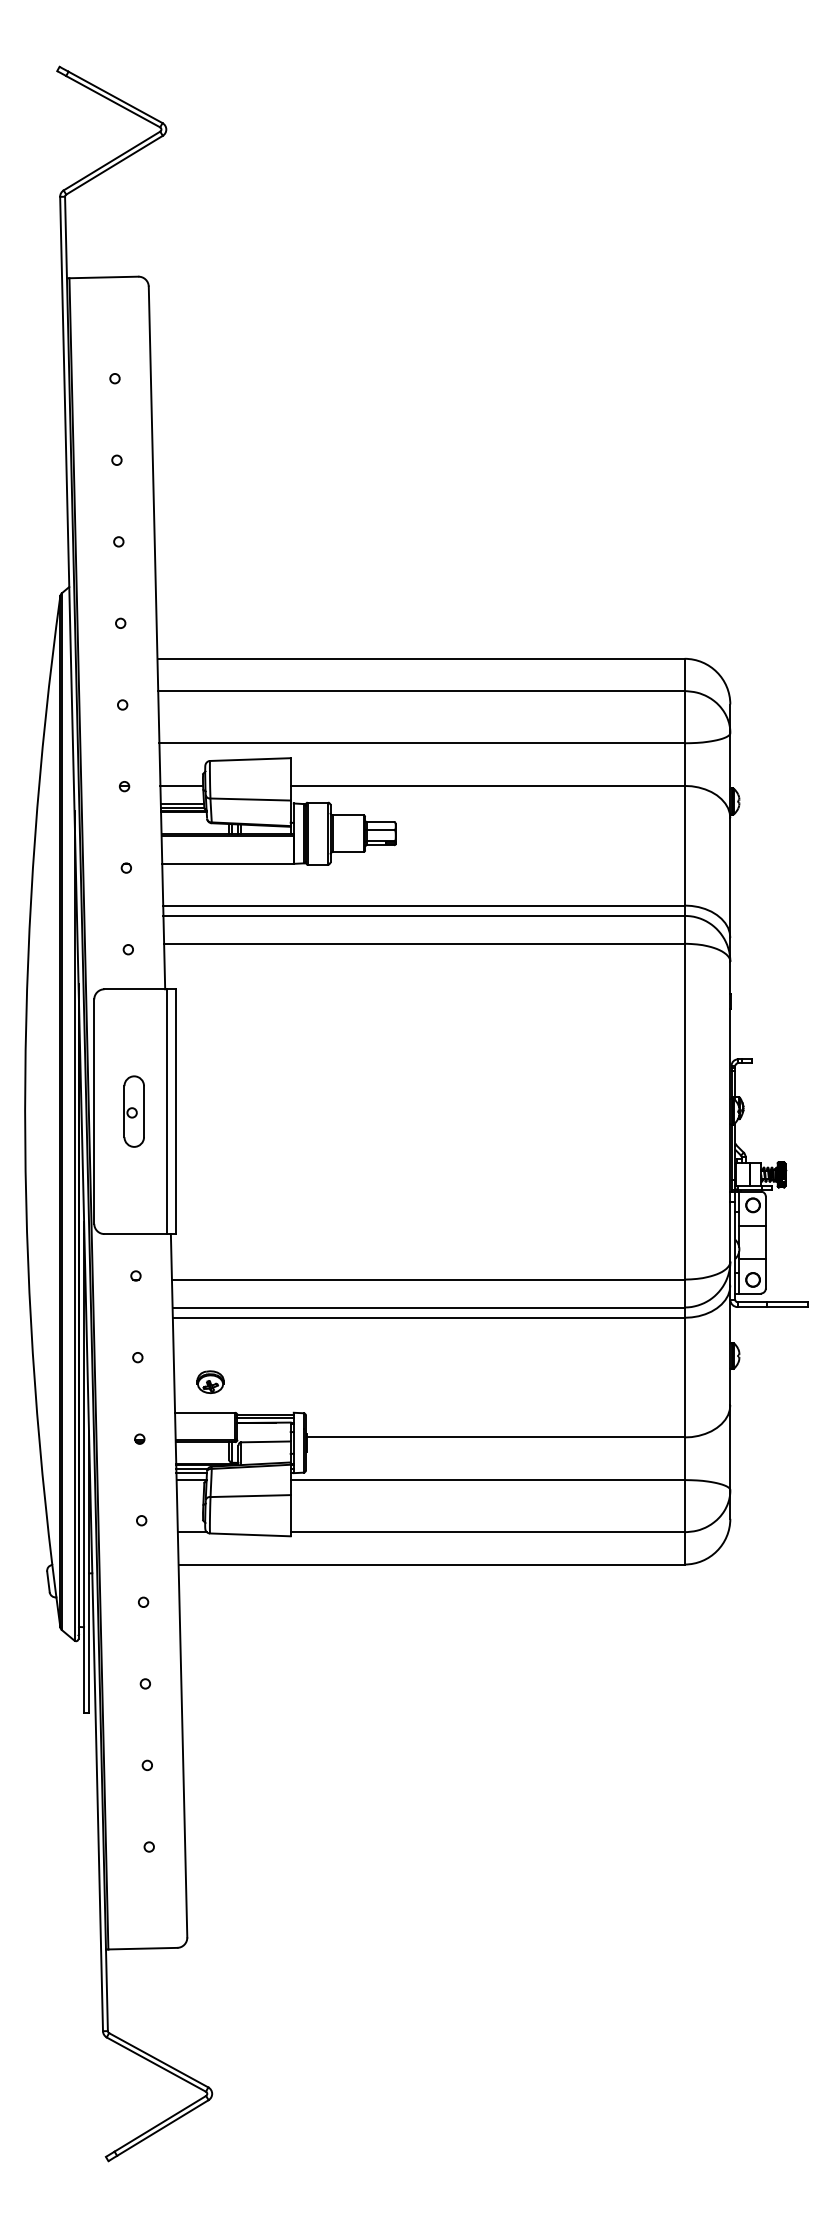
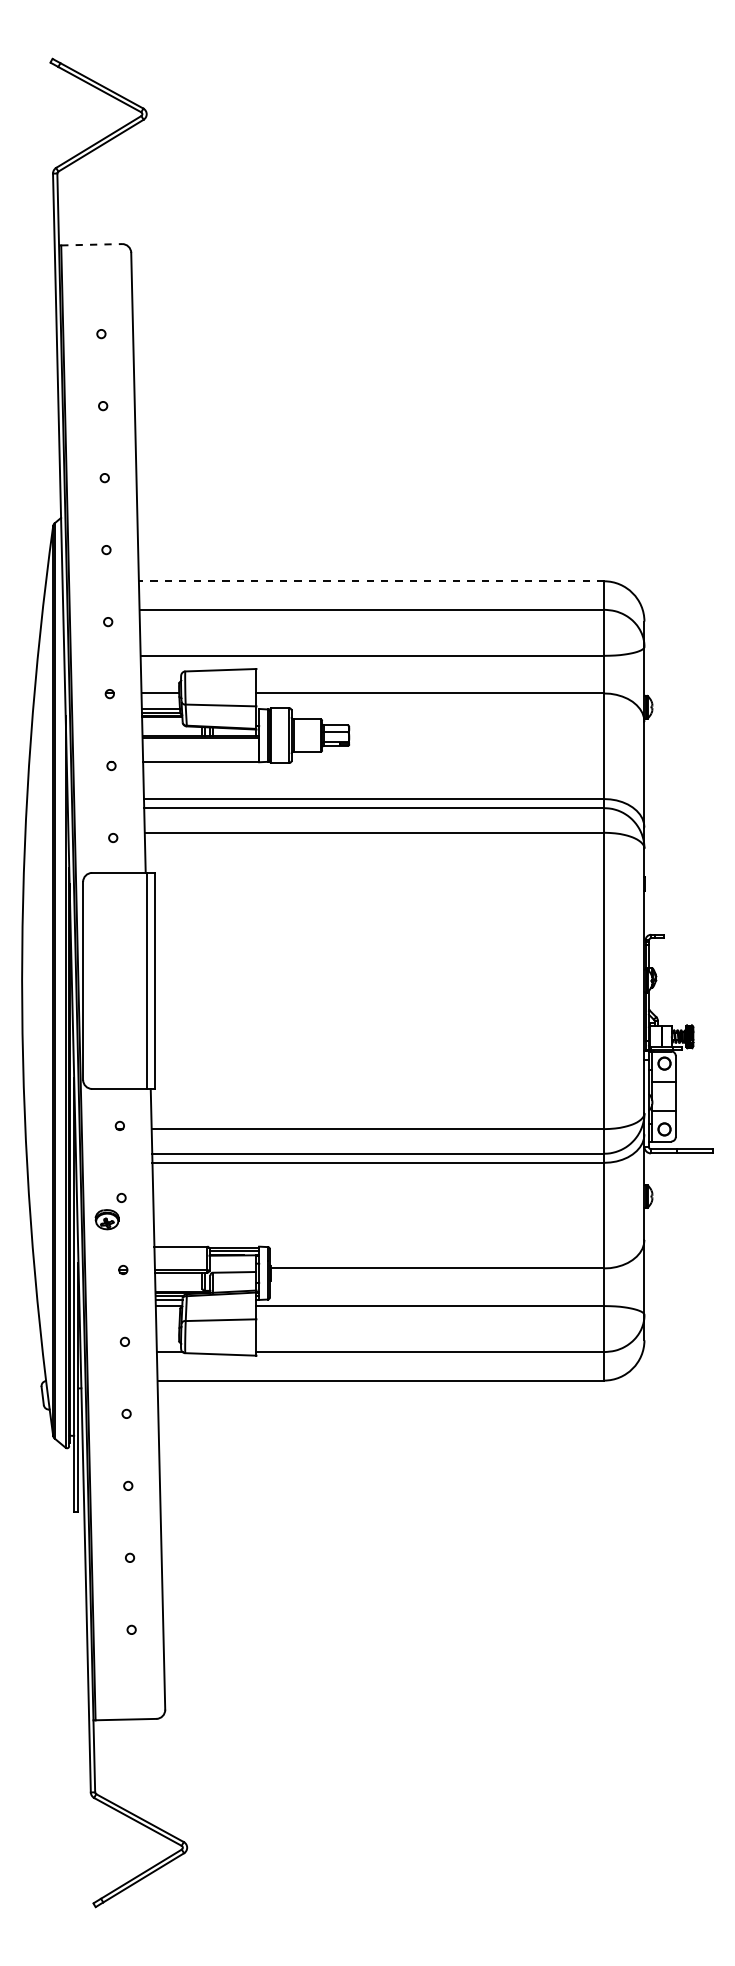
line: (104, 277) -> (92, 244), solid -> dashed
line: (421, 658) -> (371, 581), solid -> dashed
part: (133, 1111) -> (117, 980), removed
part: (210, 1382) -> (107, 1219), moved

